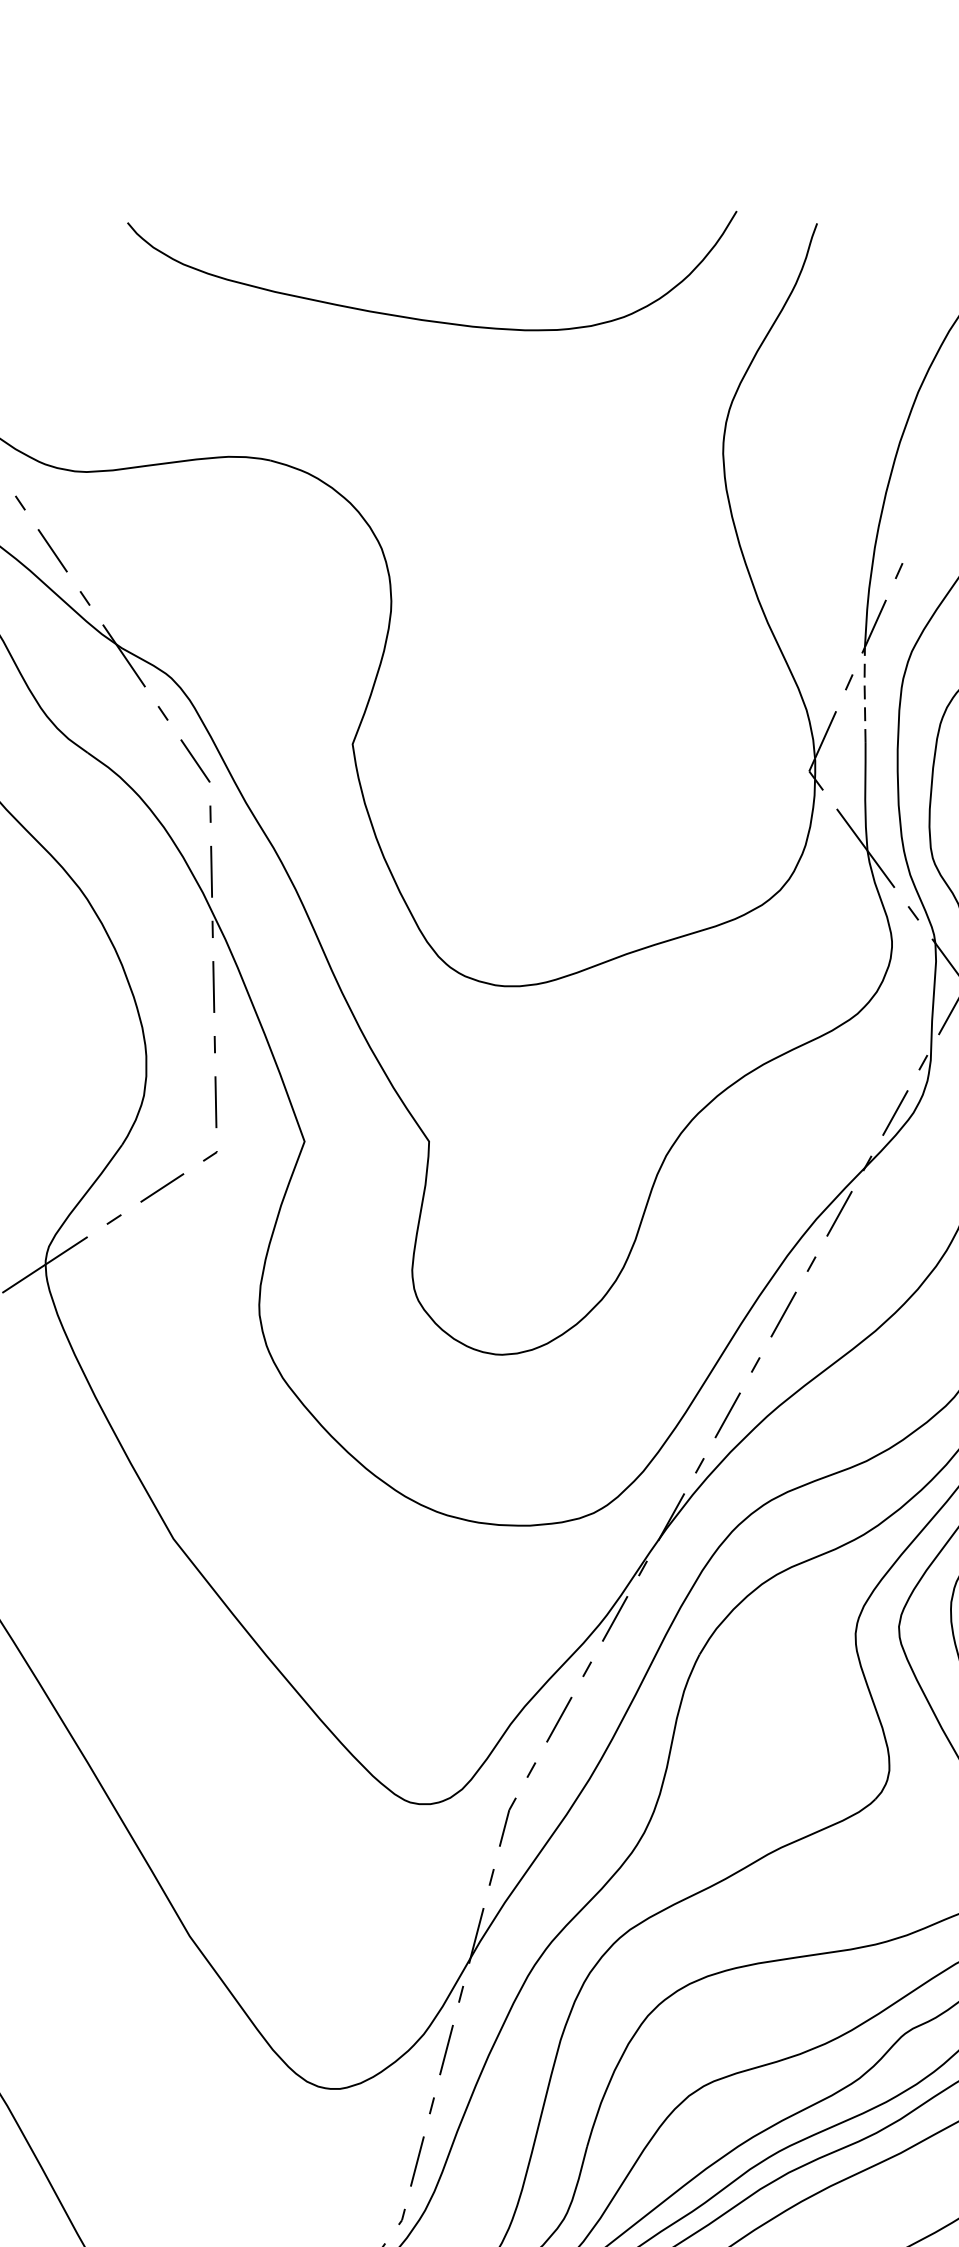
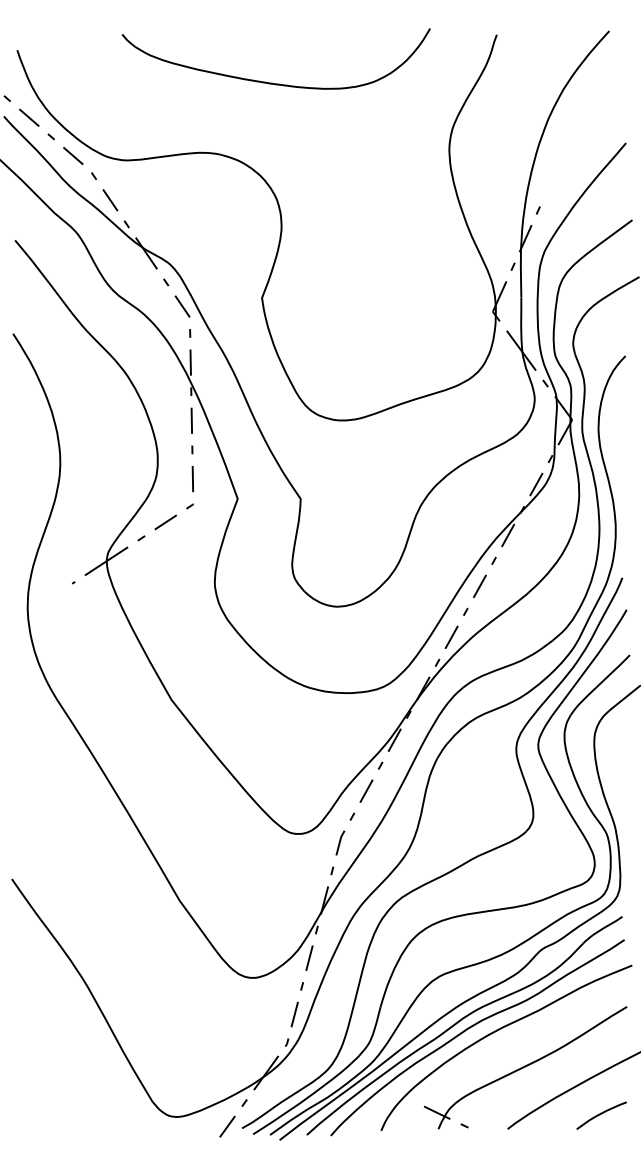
curve: (424, 317) -> (272, 82), moved
line: (863, 691) -> (520, 271), dashed -> solid

